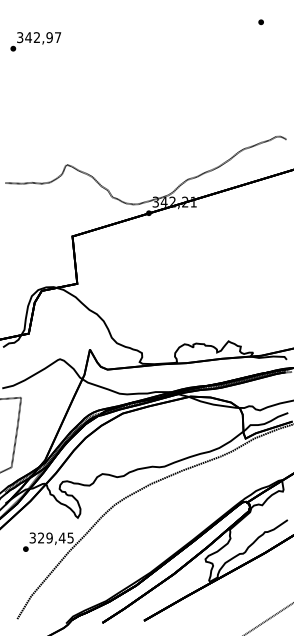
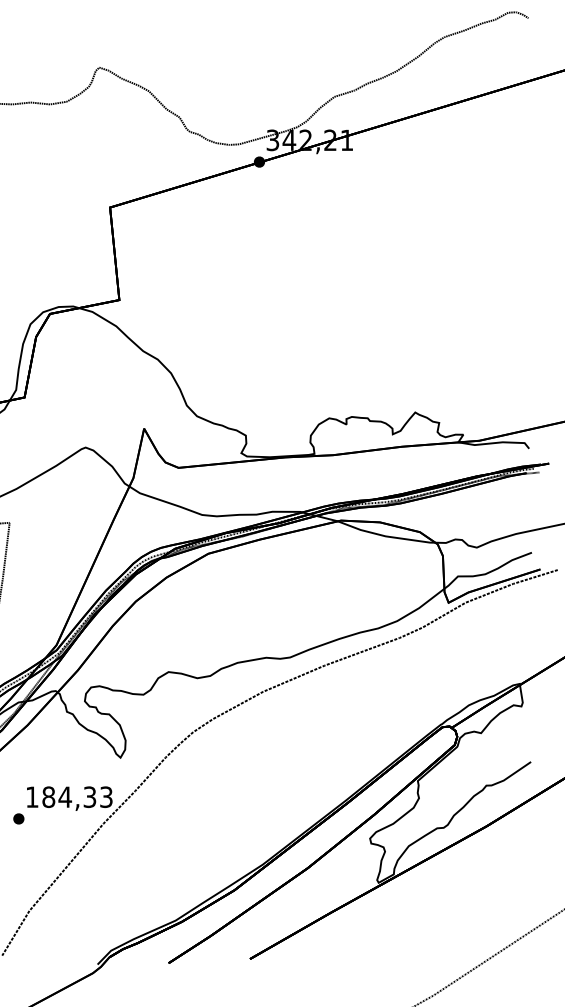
text: (51, 537) -> (68, 796), 329,45 -> 184,33

